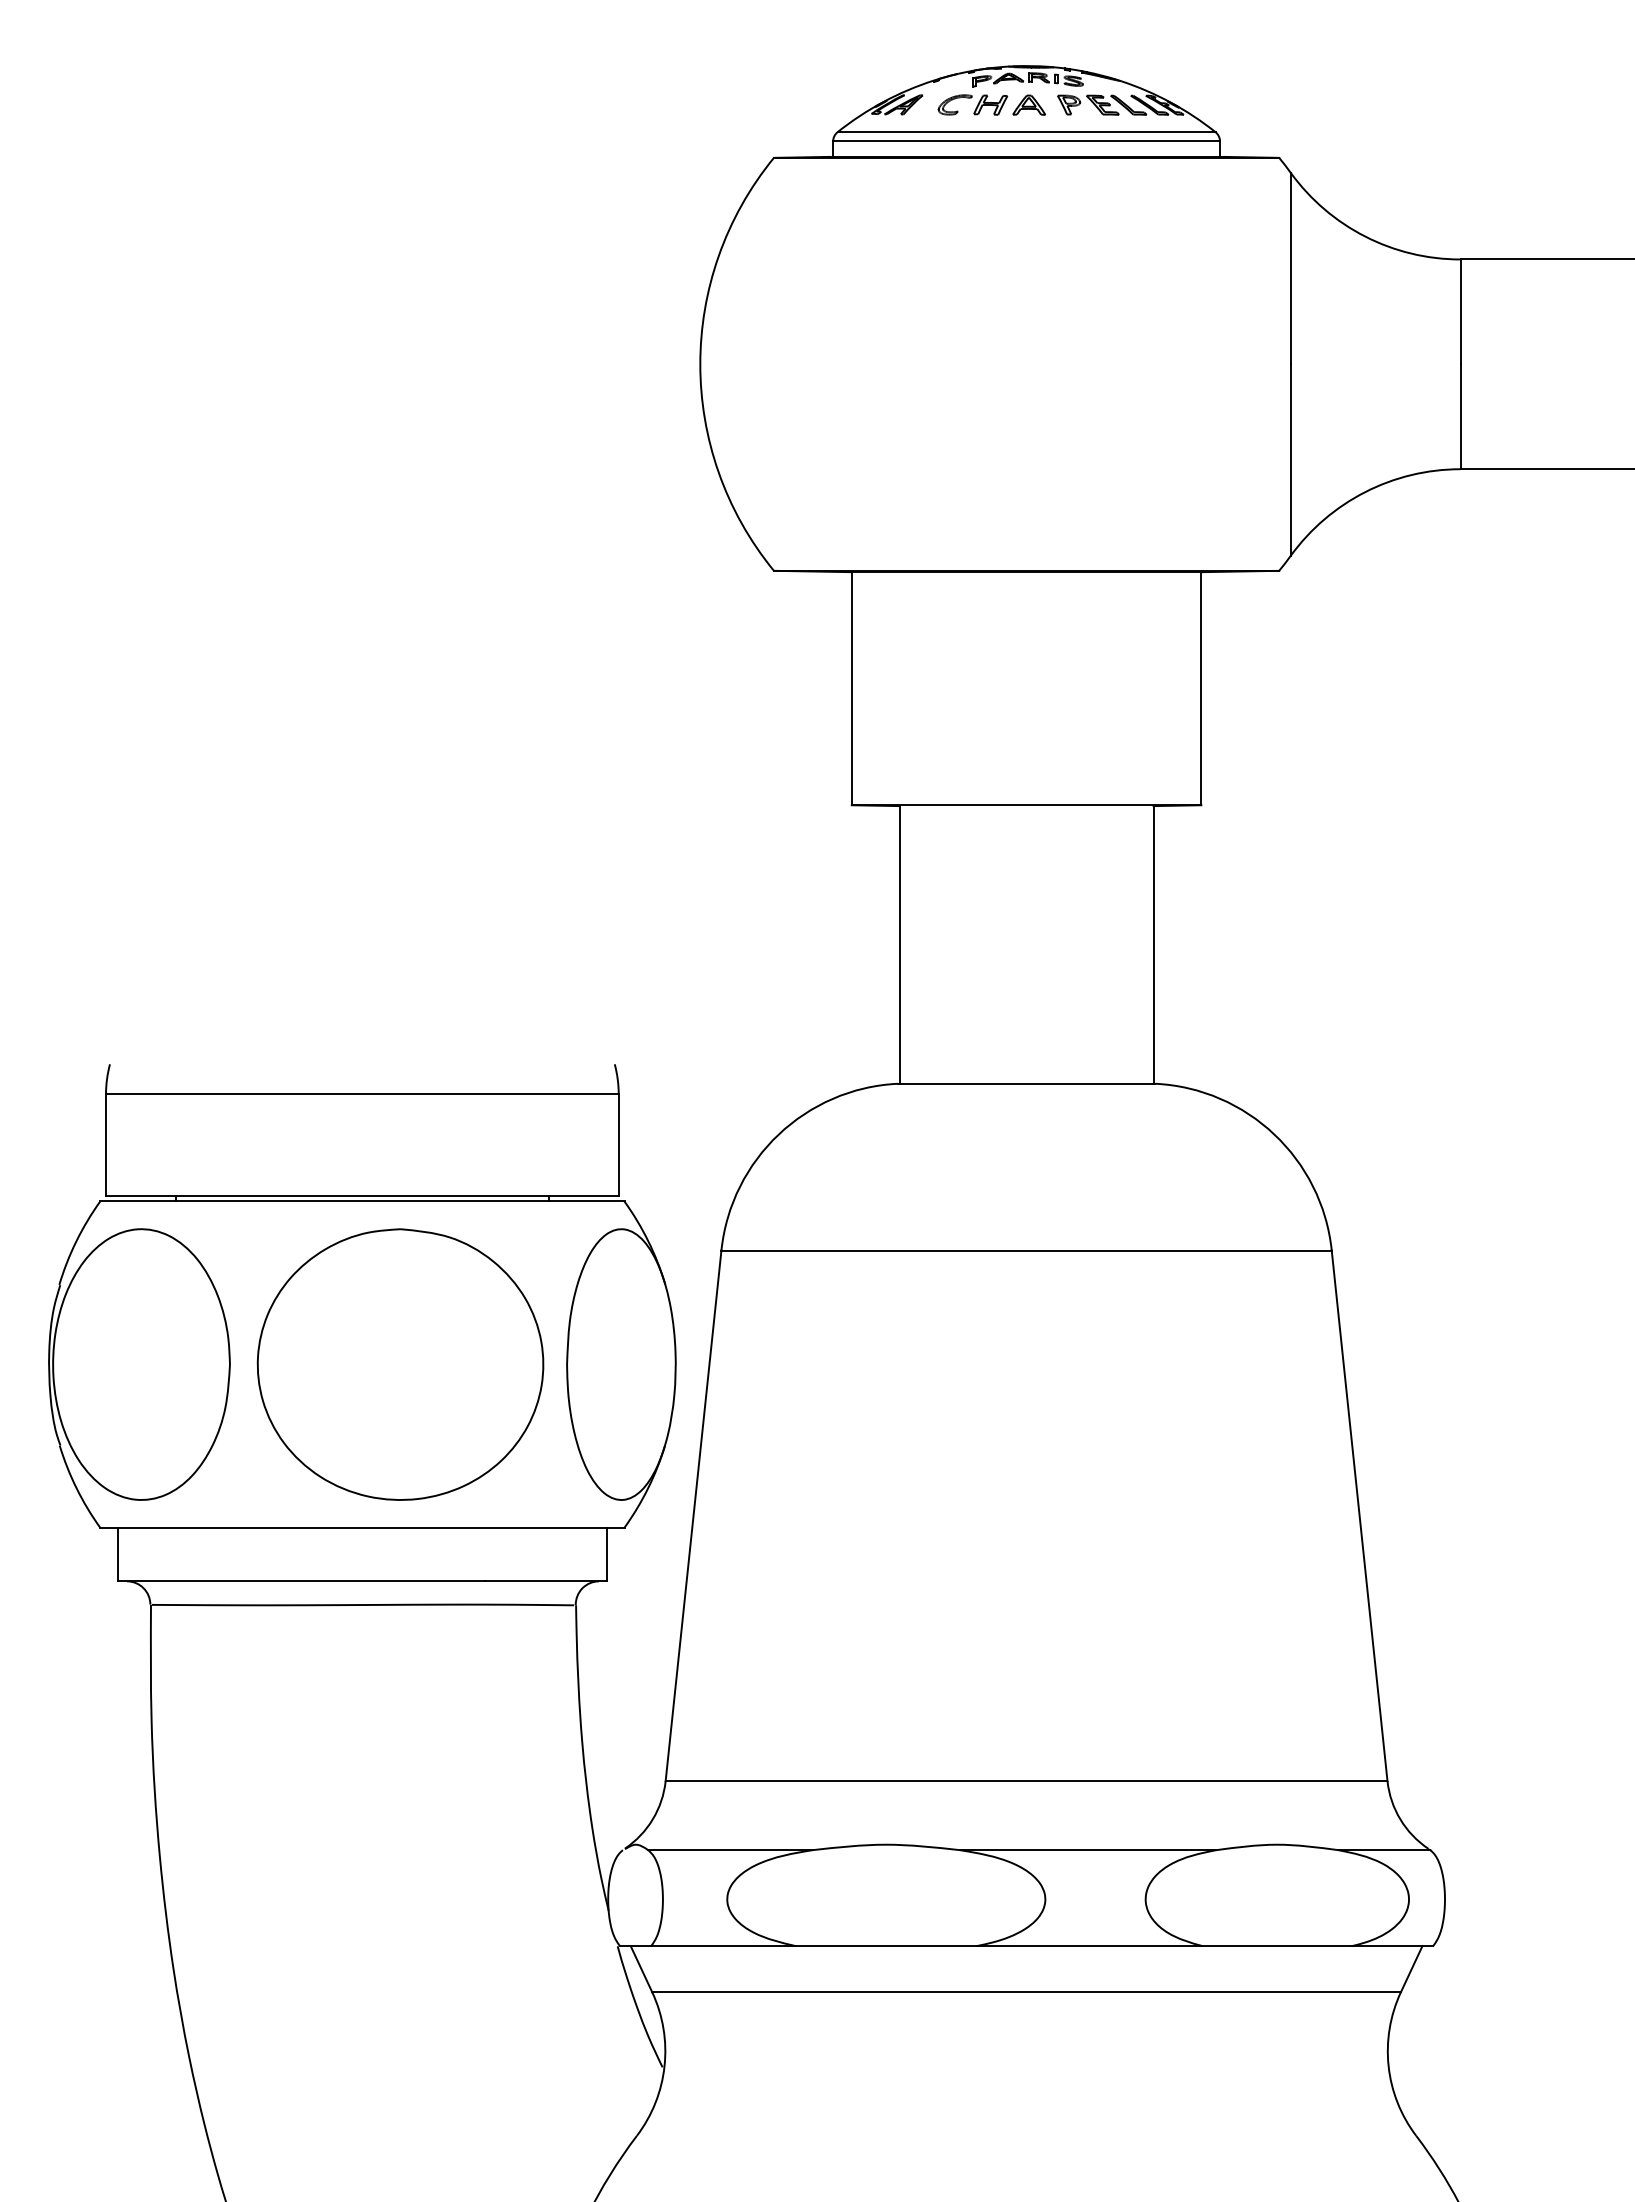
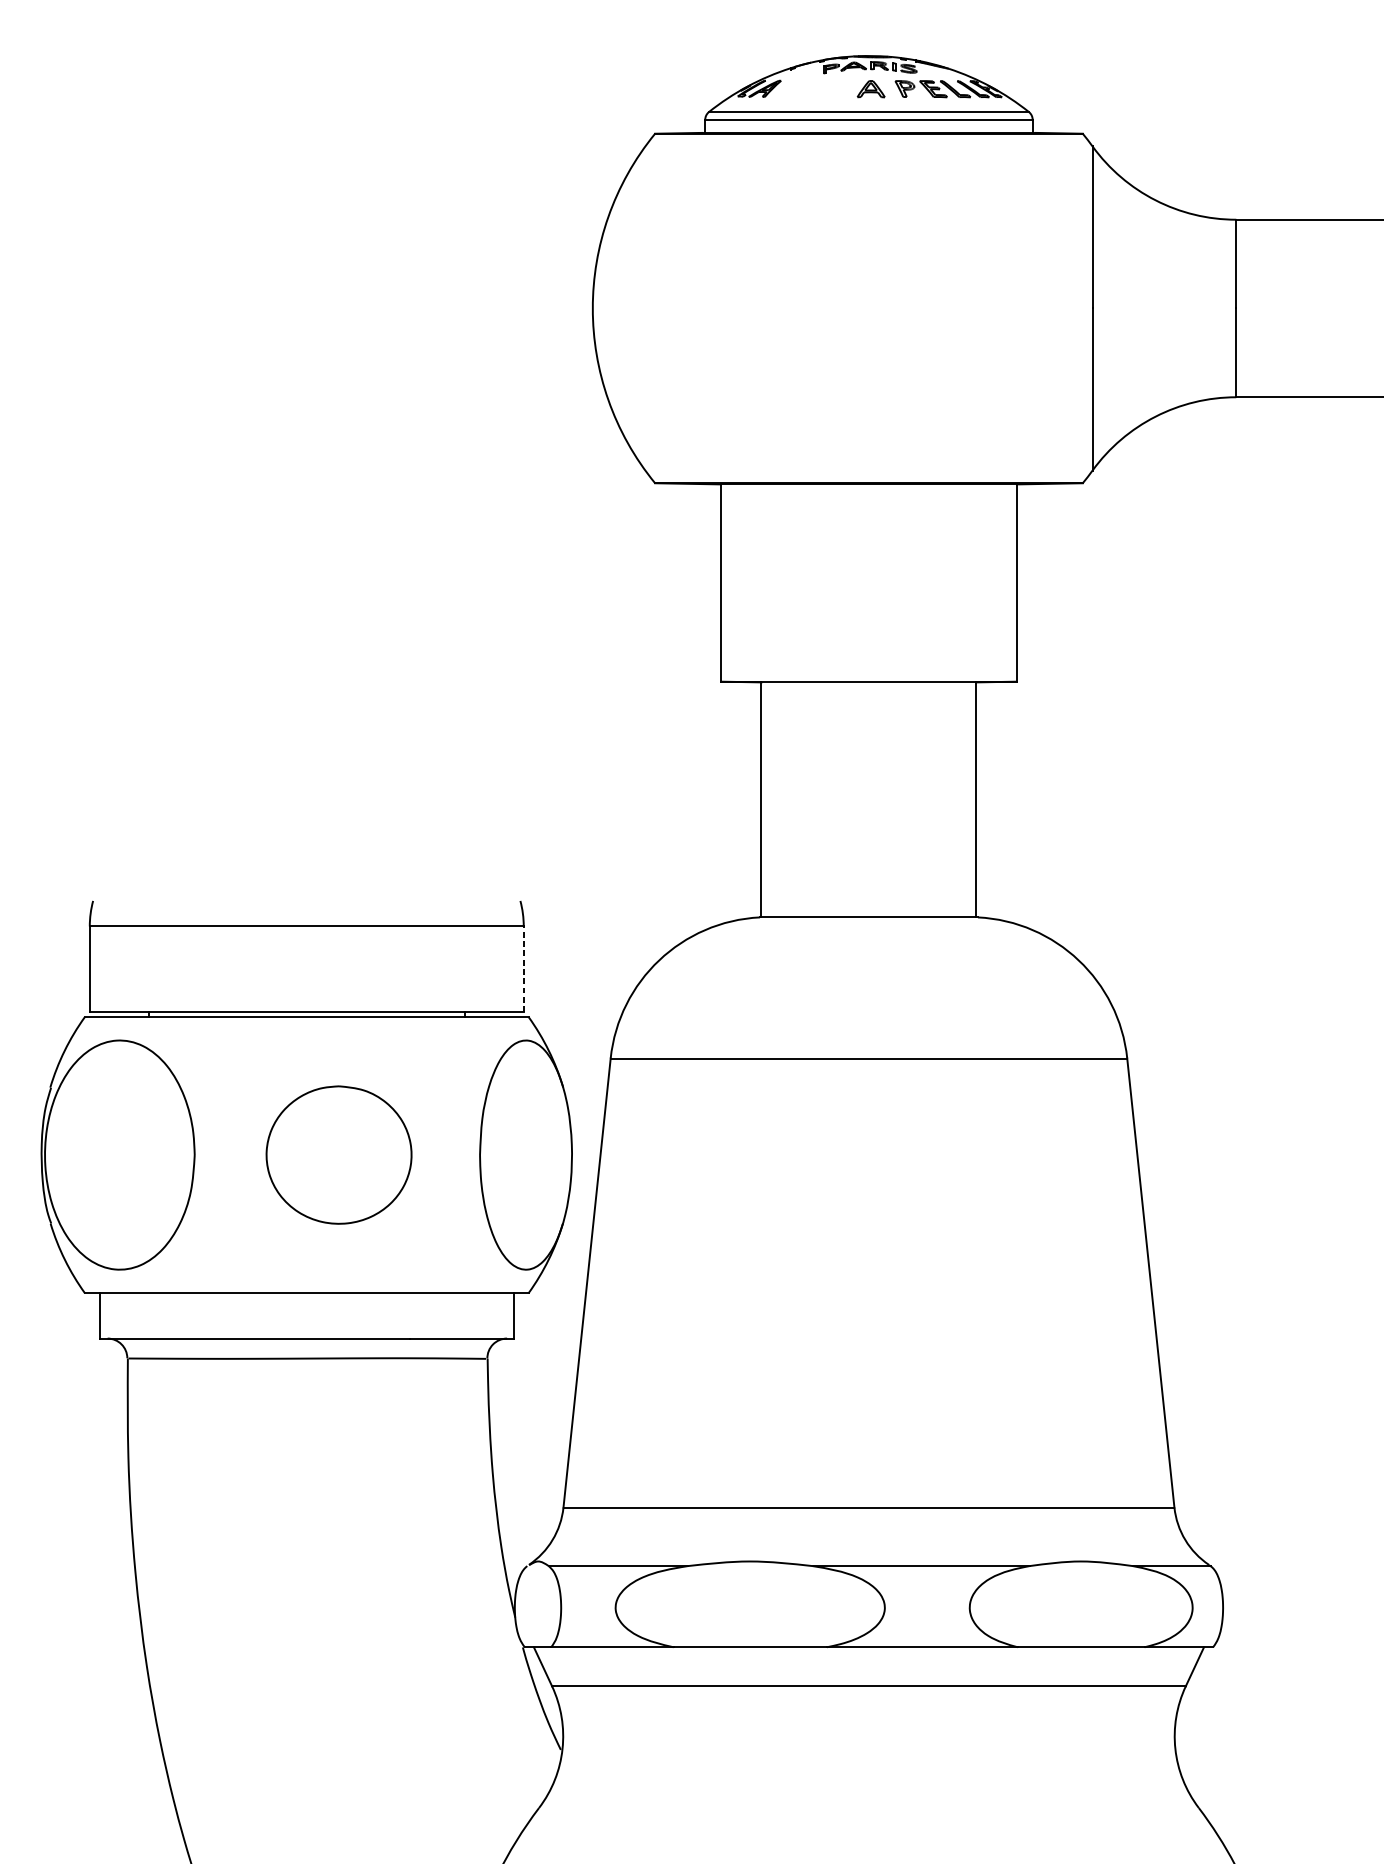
part: (972, 104) -> (823, 88), removed
line: (618, 1145) -> (523, 969), solid -> dashed
part: (400, 1364) -> (339, 1155), size x0.6

